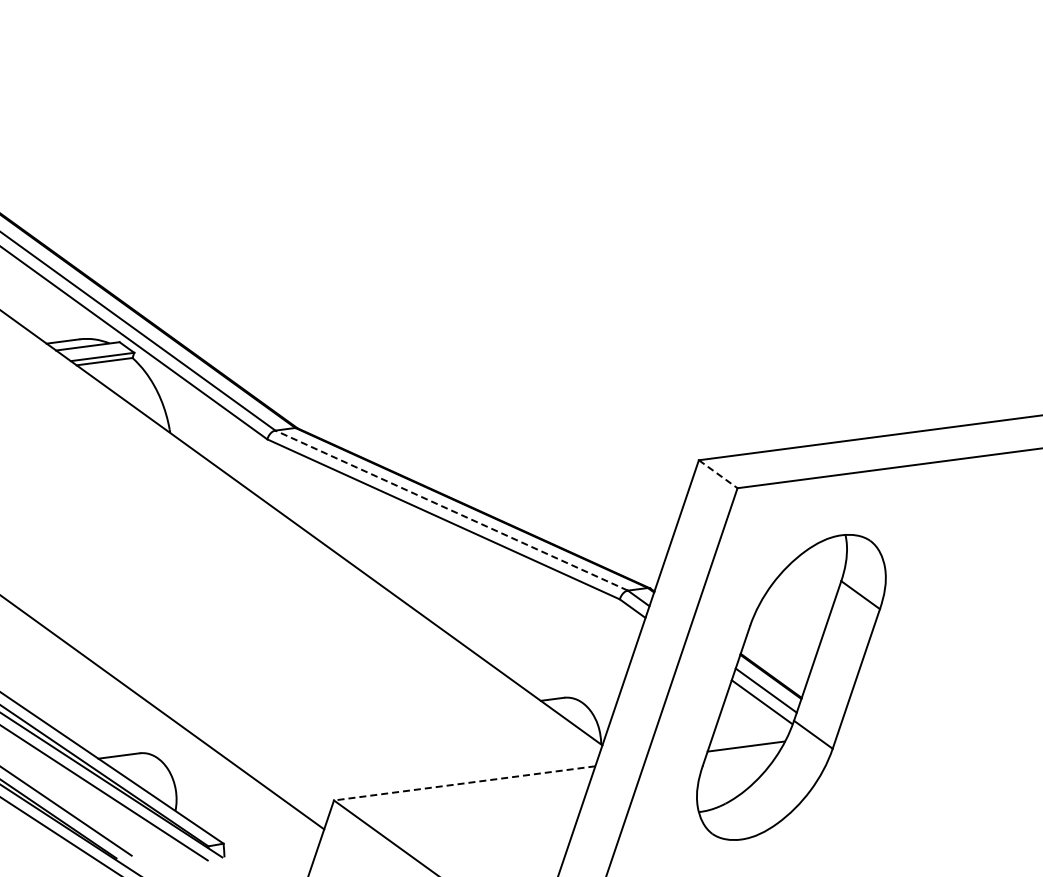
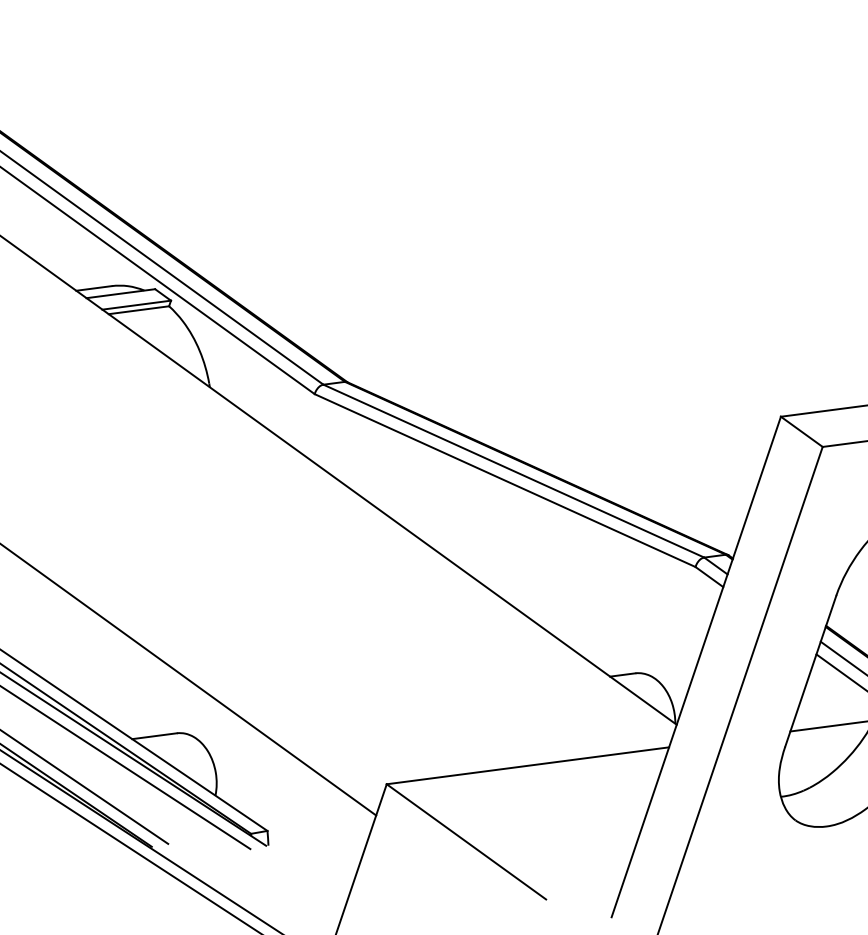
line: (718, 474) -> (802, 432), dashed -> solid
line: (451, 510) -> (513, 471), dashed -> solid
line: (464, 783) -> (527, 765), dashed -> solid

